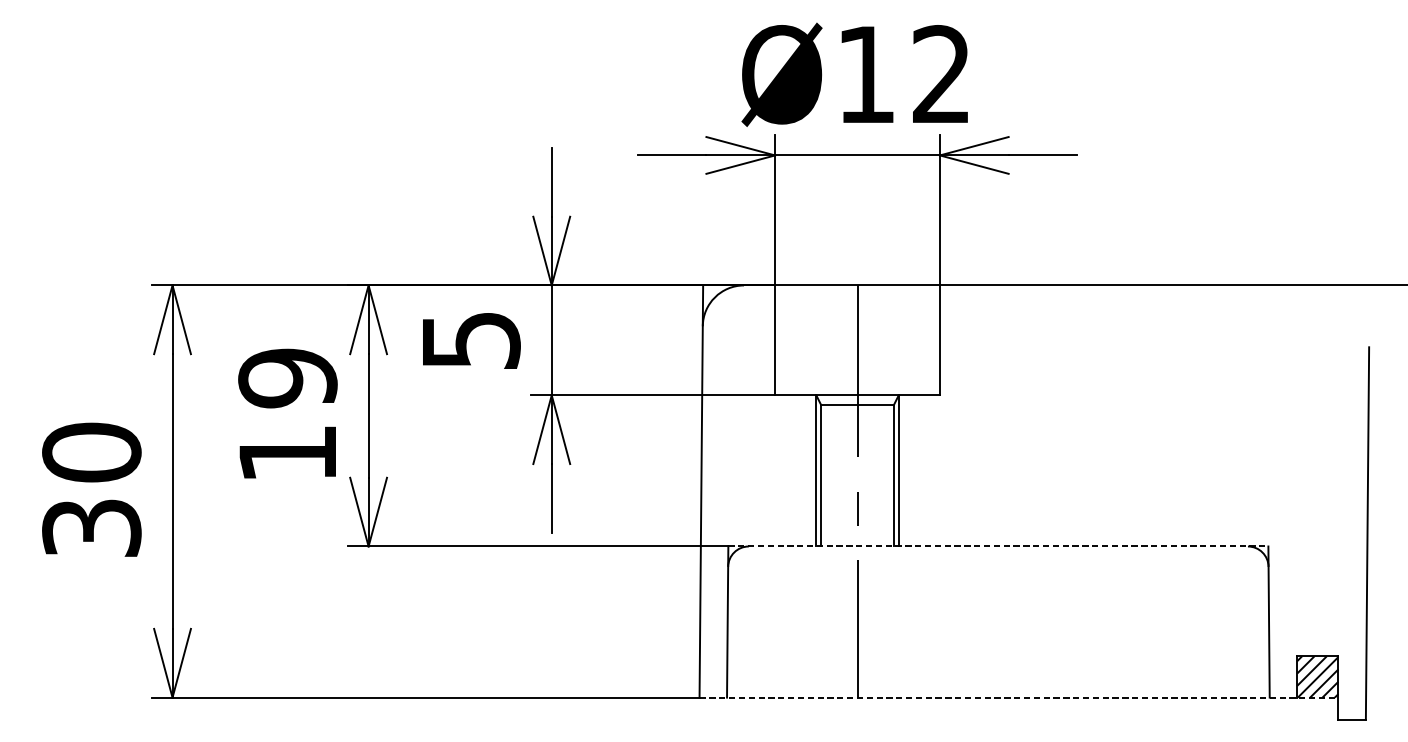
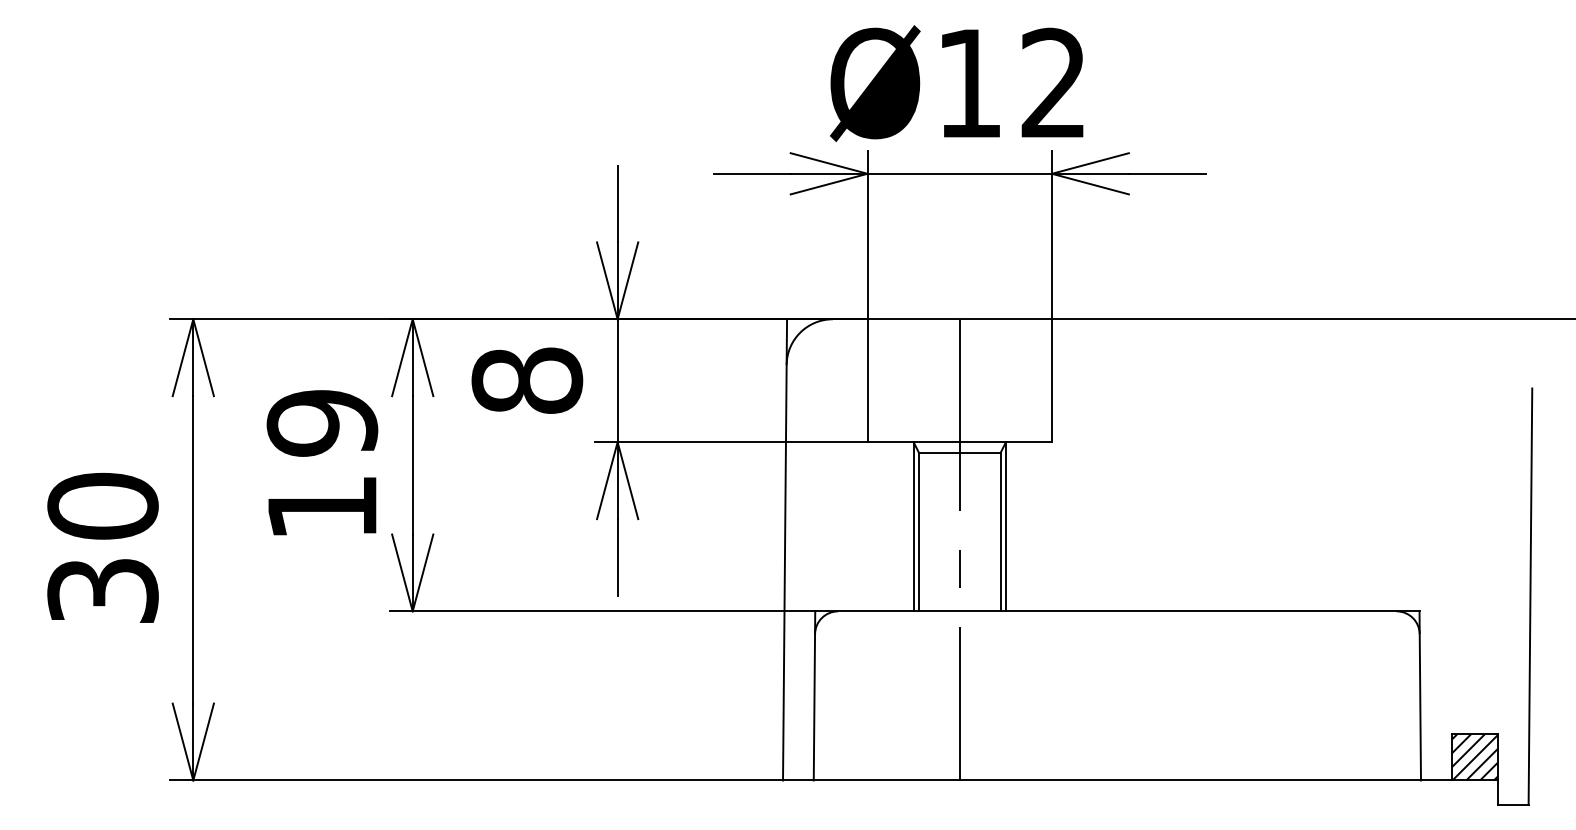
text: (471, 340) -> (527, 380), 5 -> 8
line: (998, 546) -> (1117, 611), dashed -> solid
line: (1019, 697) -> (1140, 780), dashed -> solid

